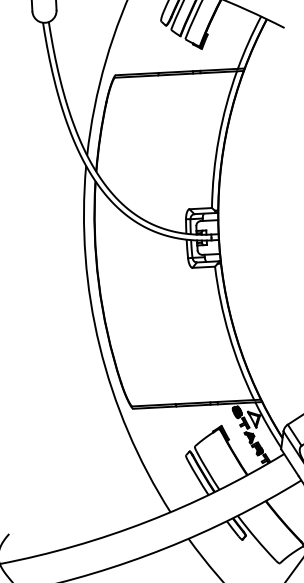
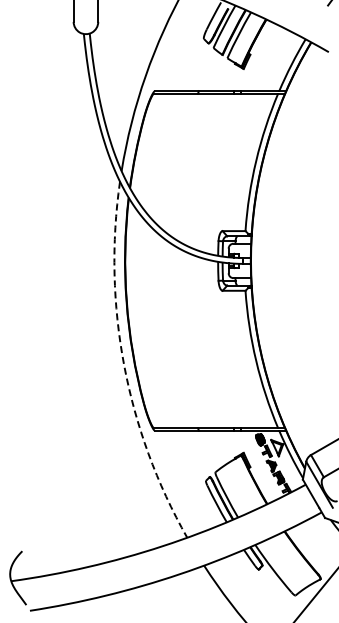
arc: (100, 346) -> (124, 365), solid -> dashed

